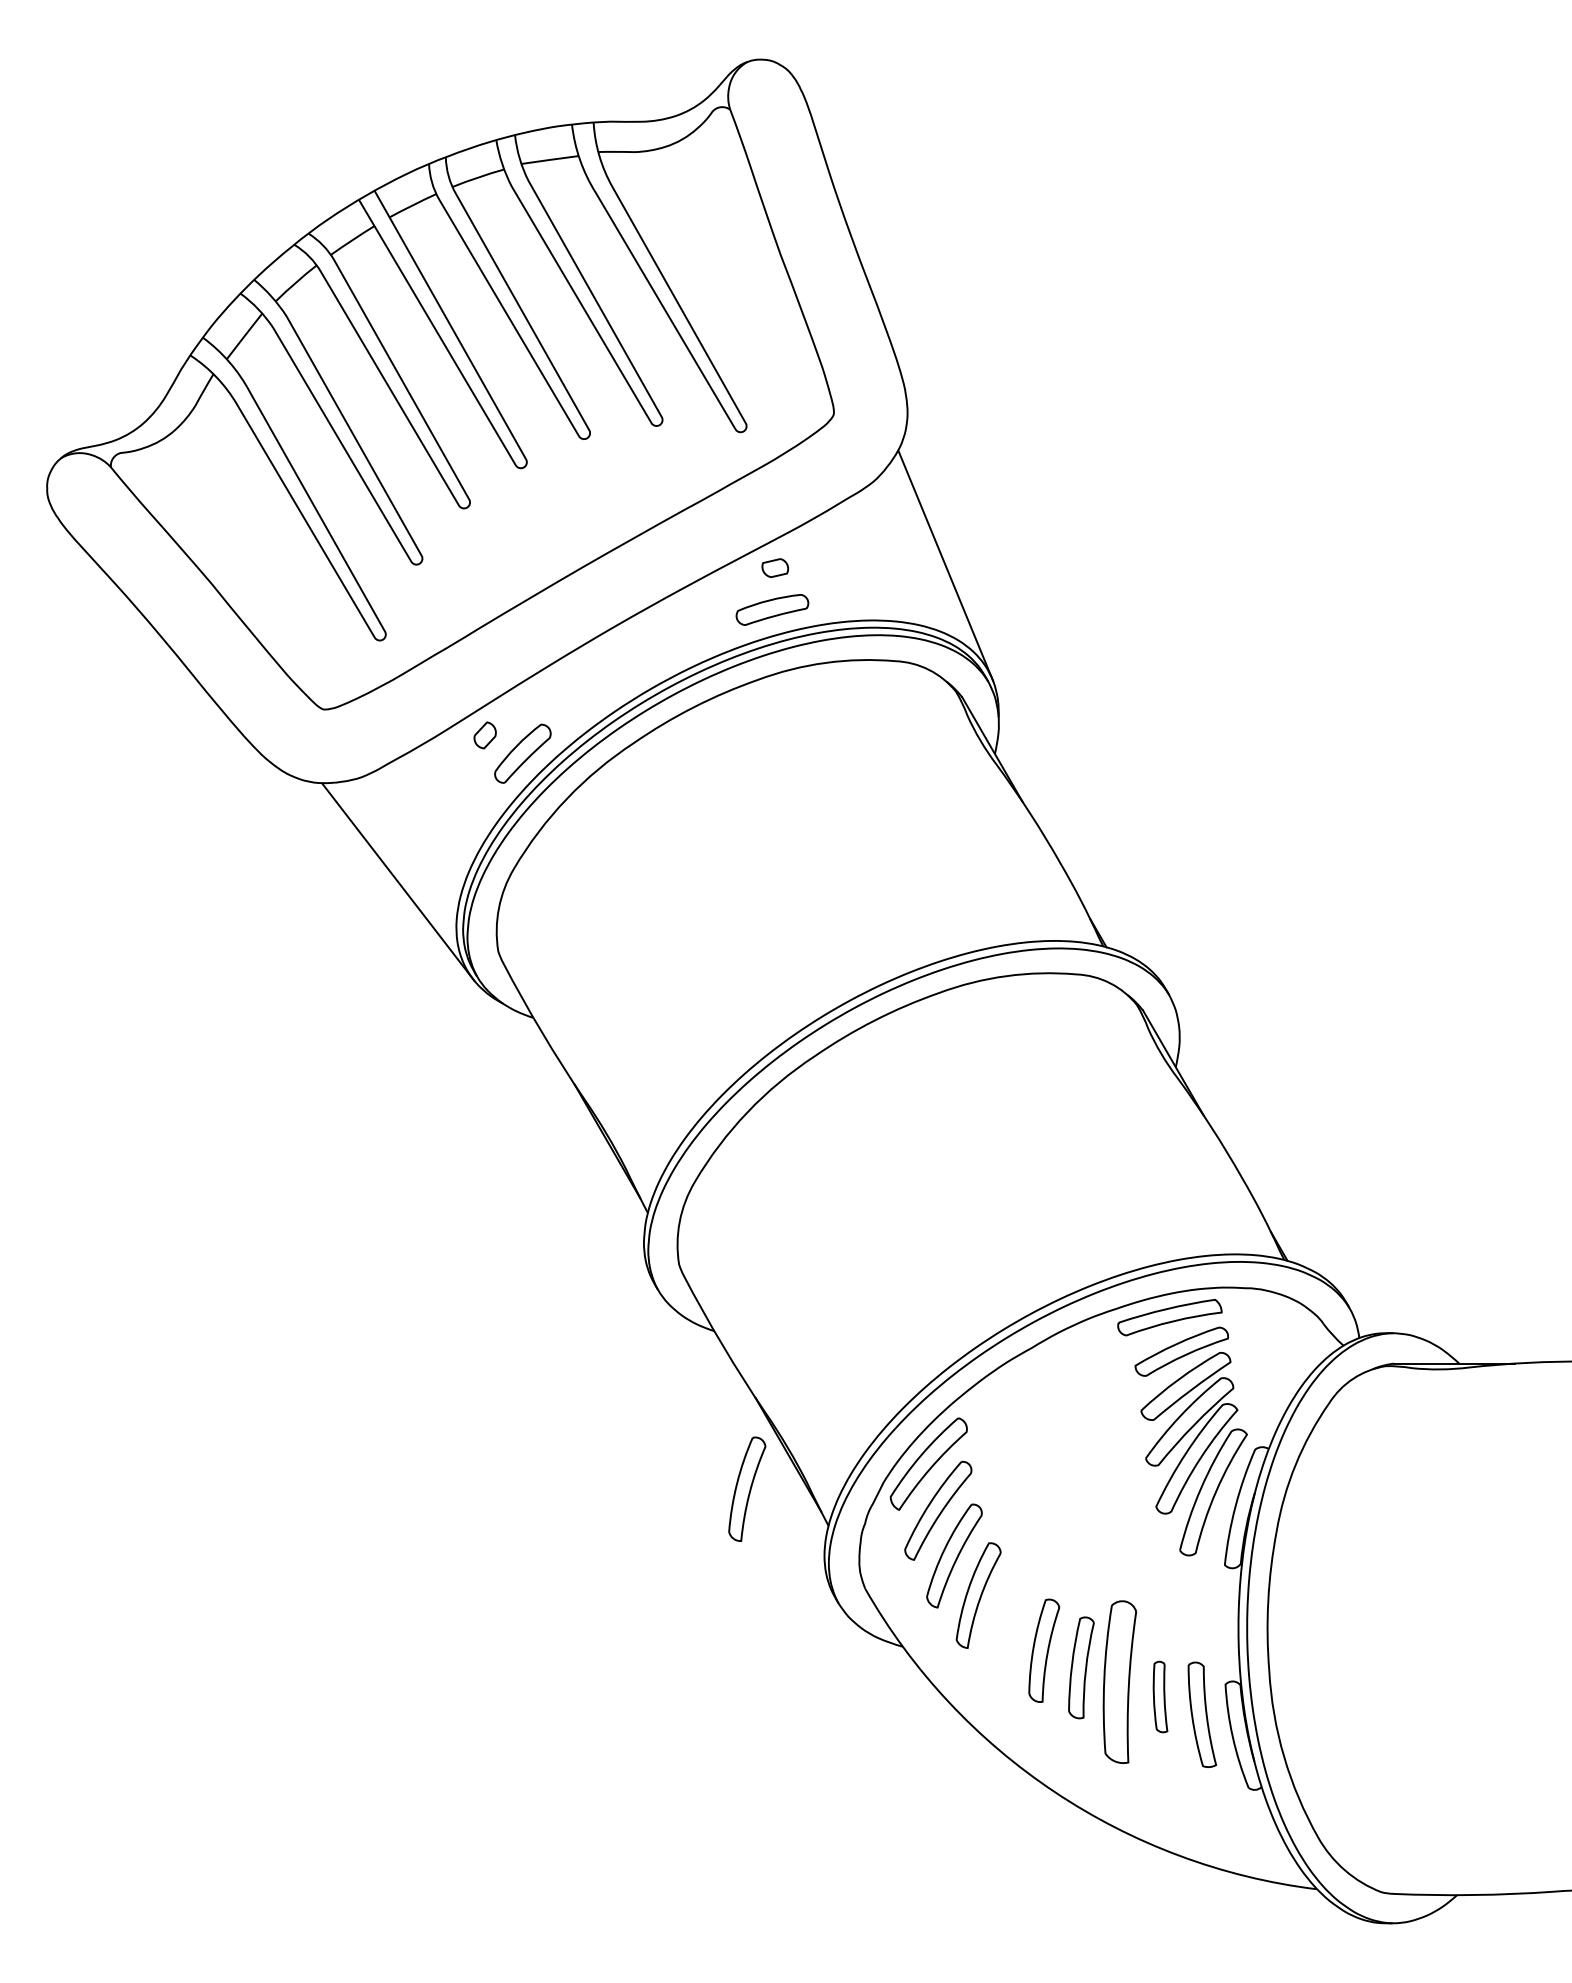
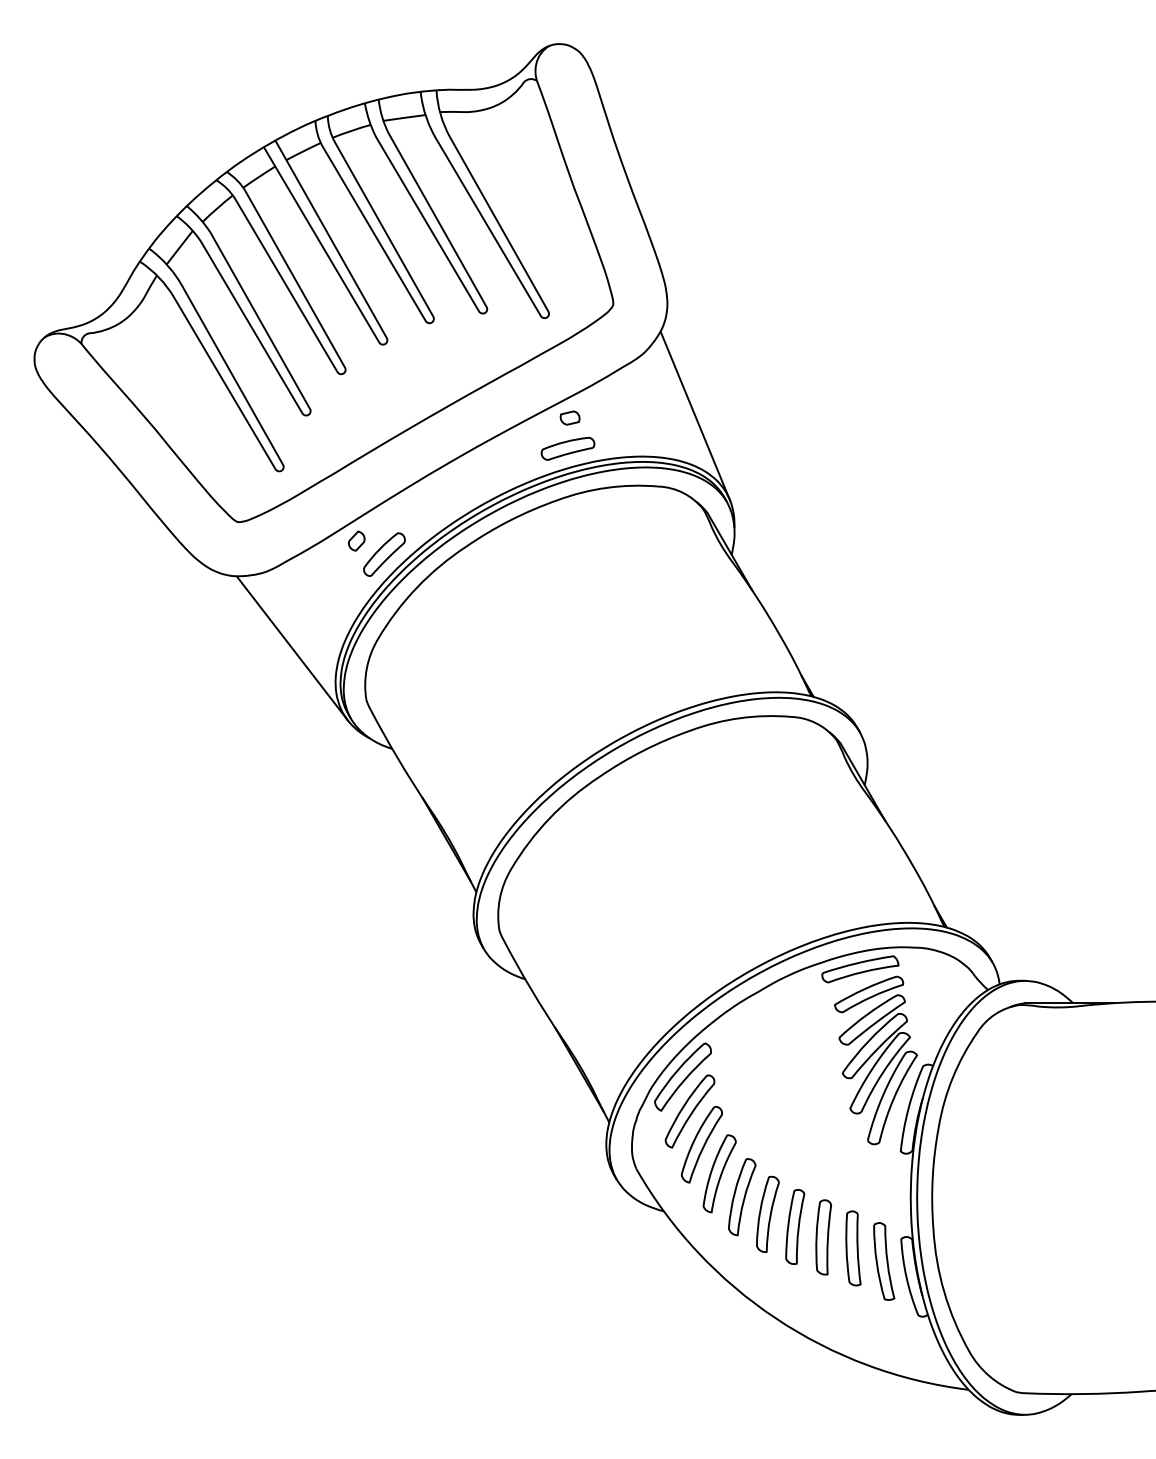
part: (747, 1488) -> (742, 1196), moved
part: (1120, 1681) -> (824, 1236), size x0.62
part: (1160, 1696) -> (853, 1248), size x1.43

